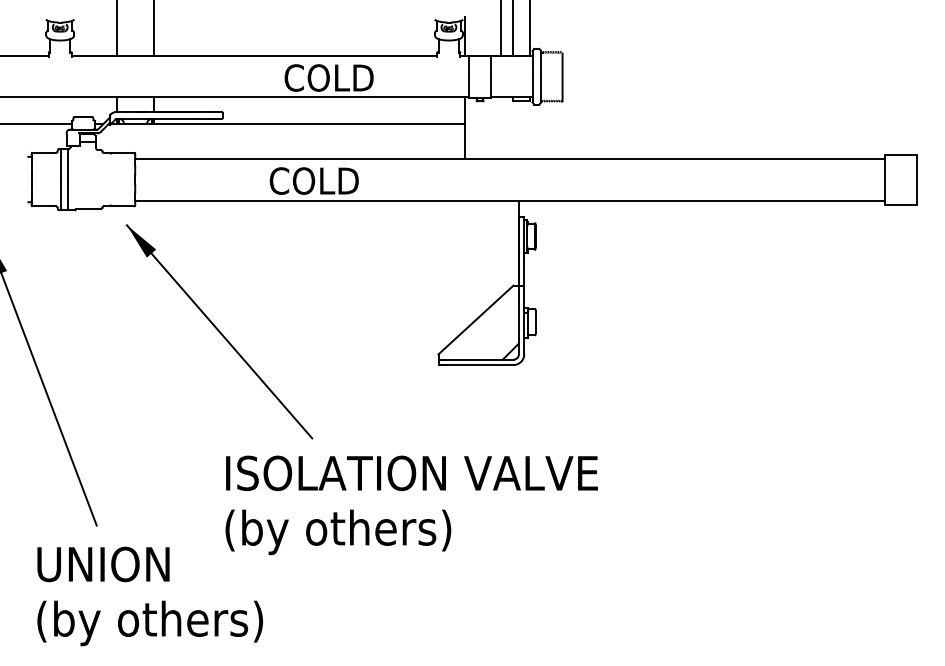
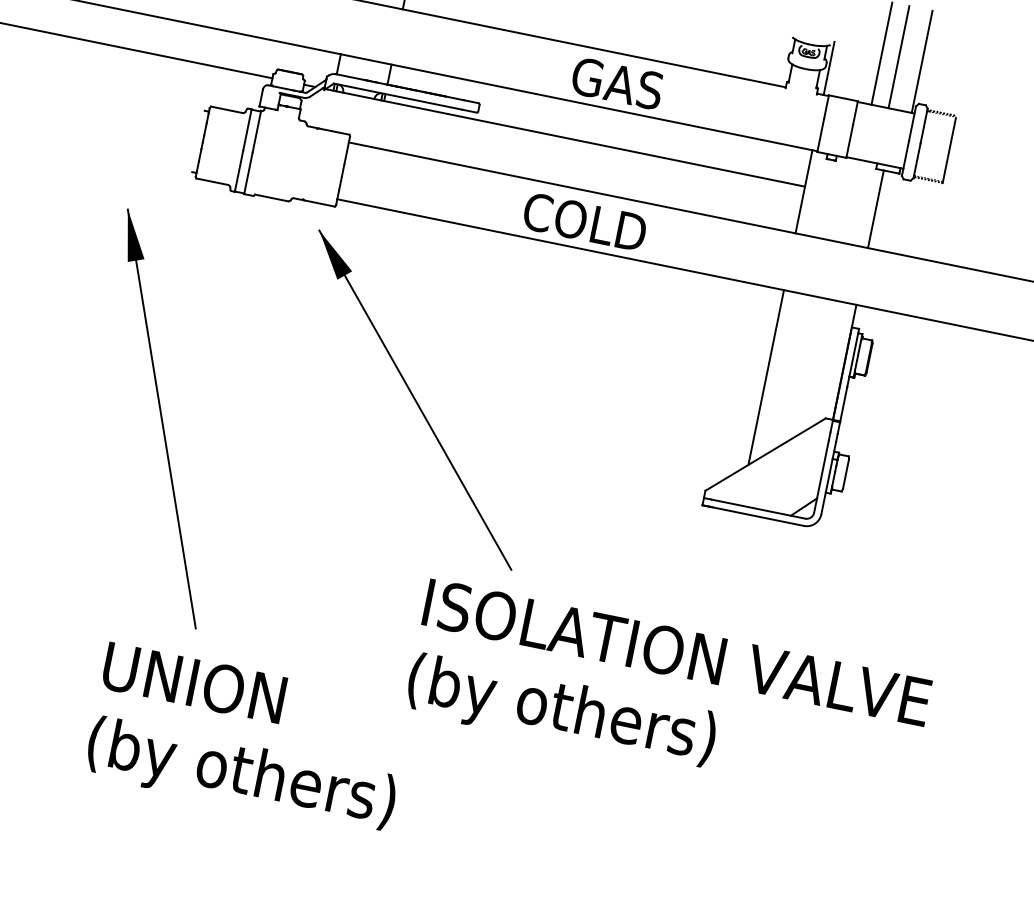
text: (335, 77) -> (642, 87), COLD -> GAS
line: (518, 129) -> (875, 208), added
line: (465, 264) -> (766, 376), added
text: (411, 504) -> (668, 694), moved

